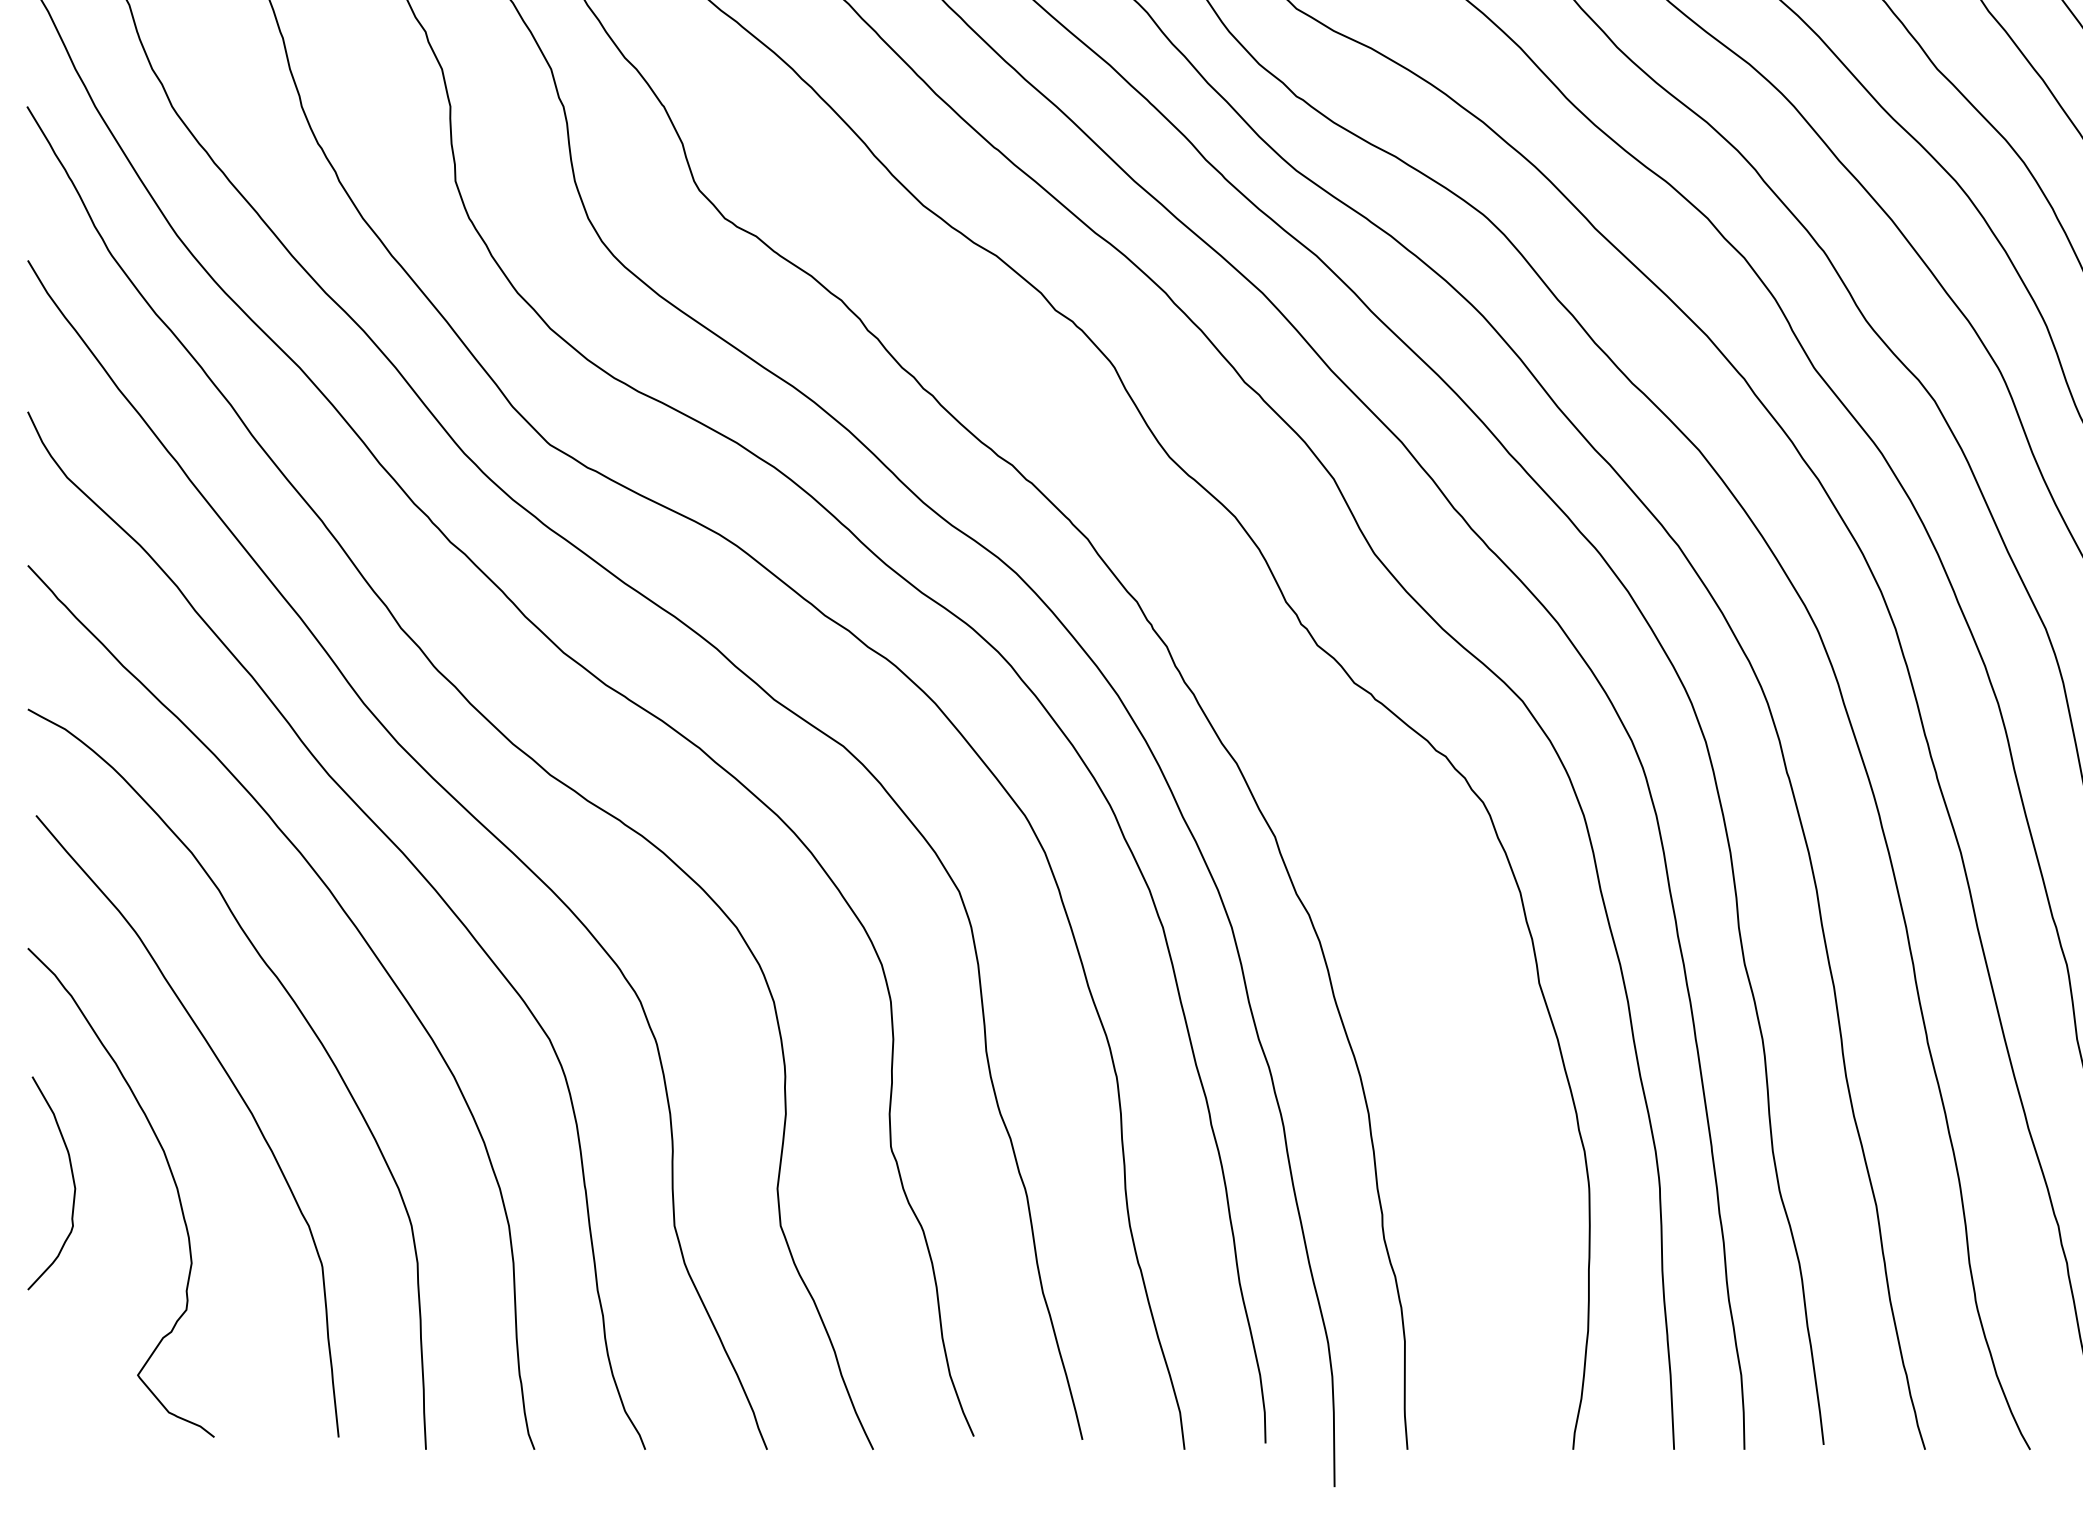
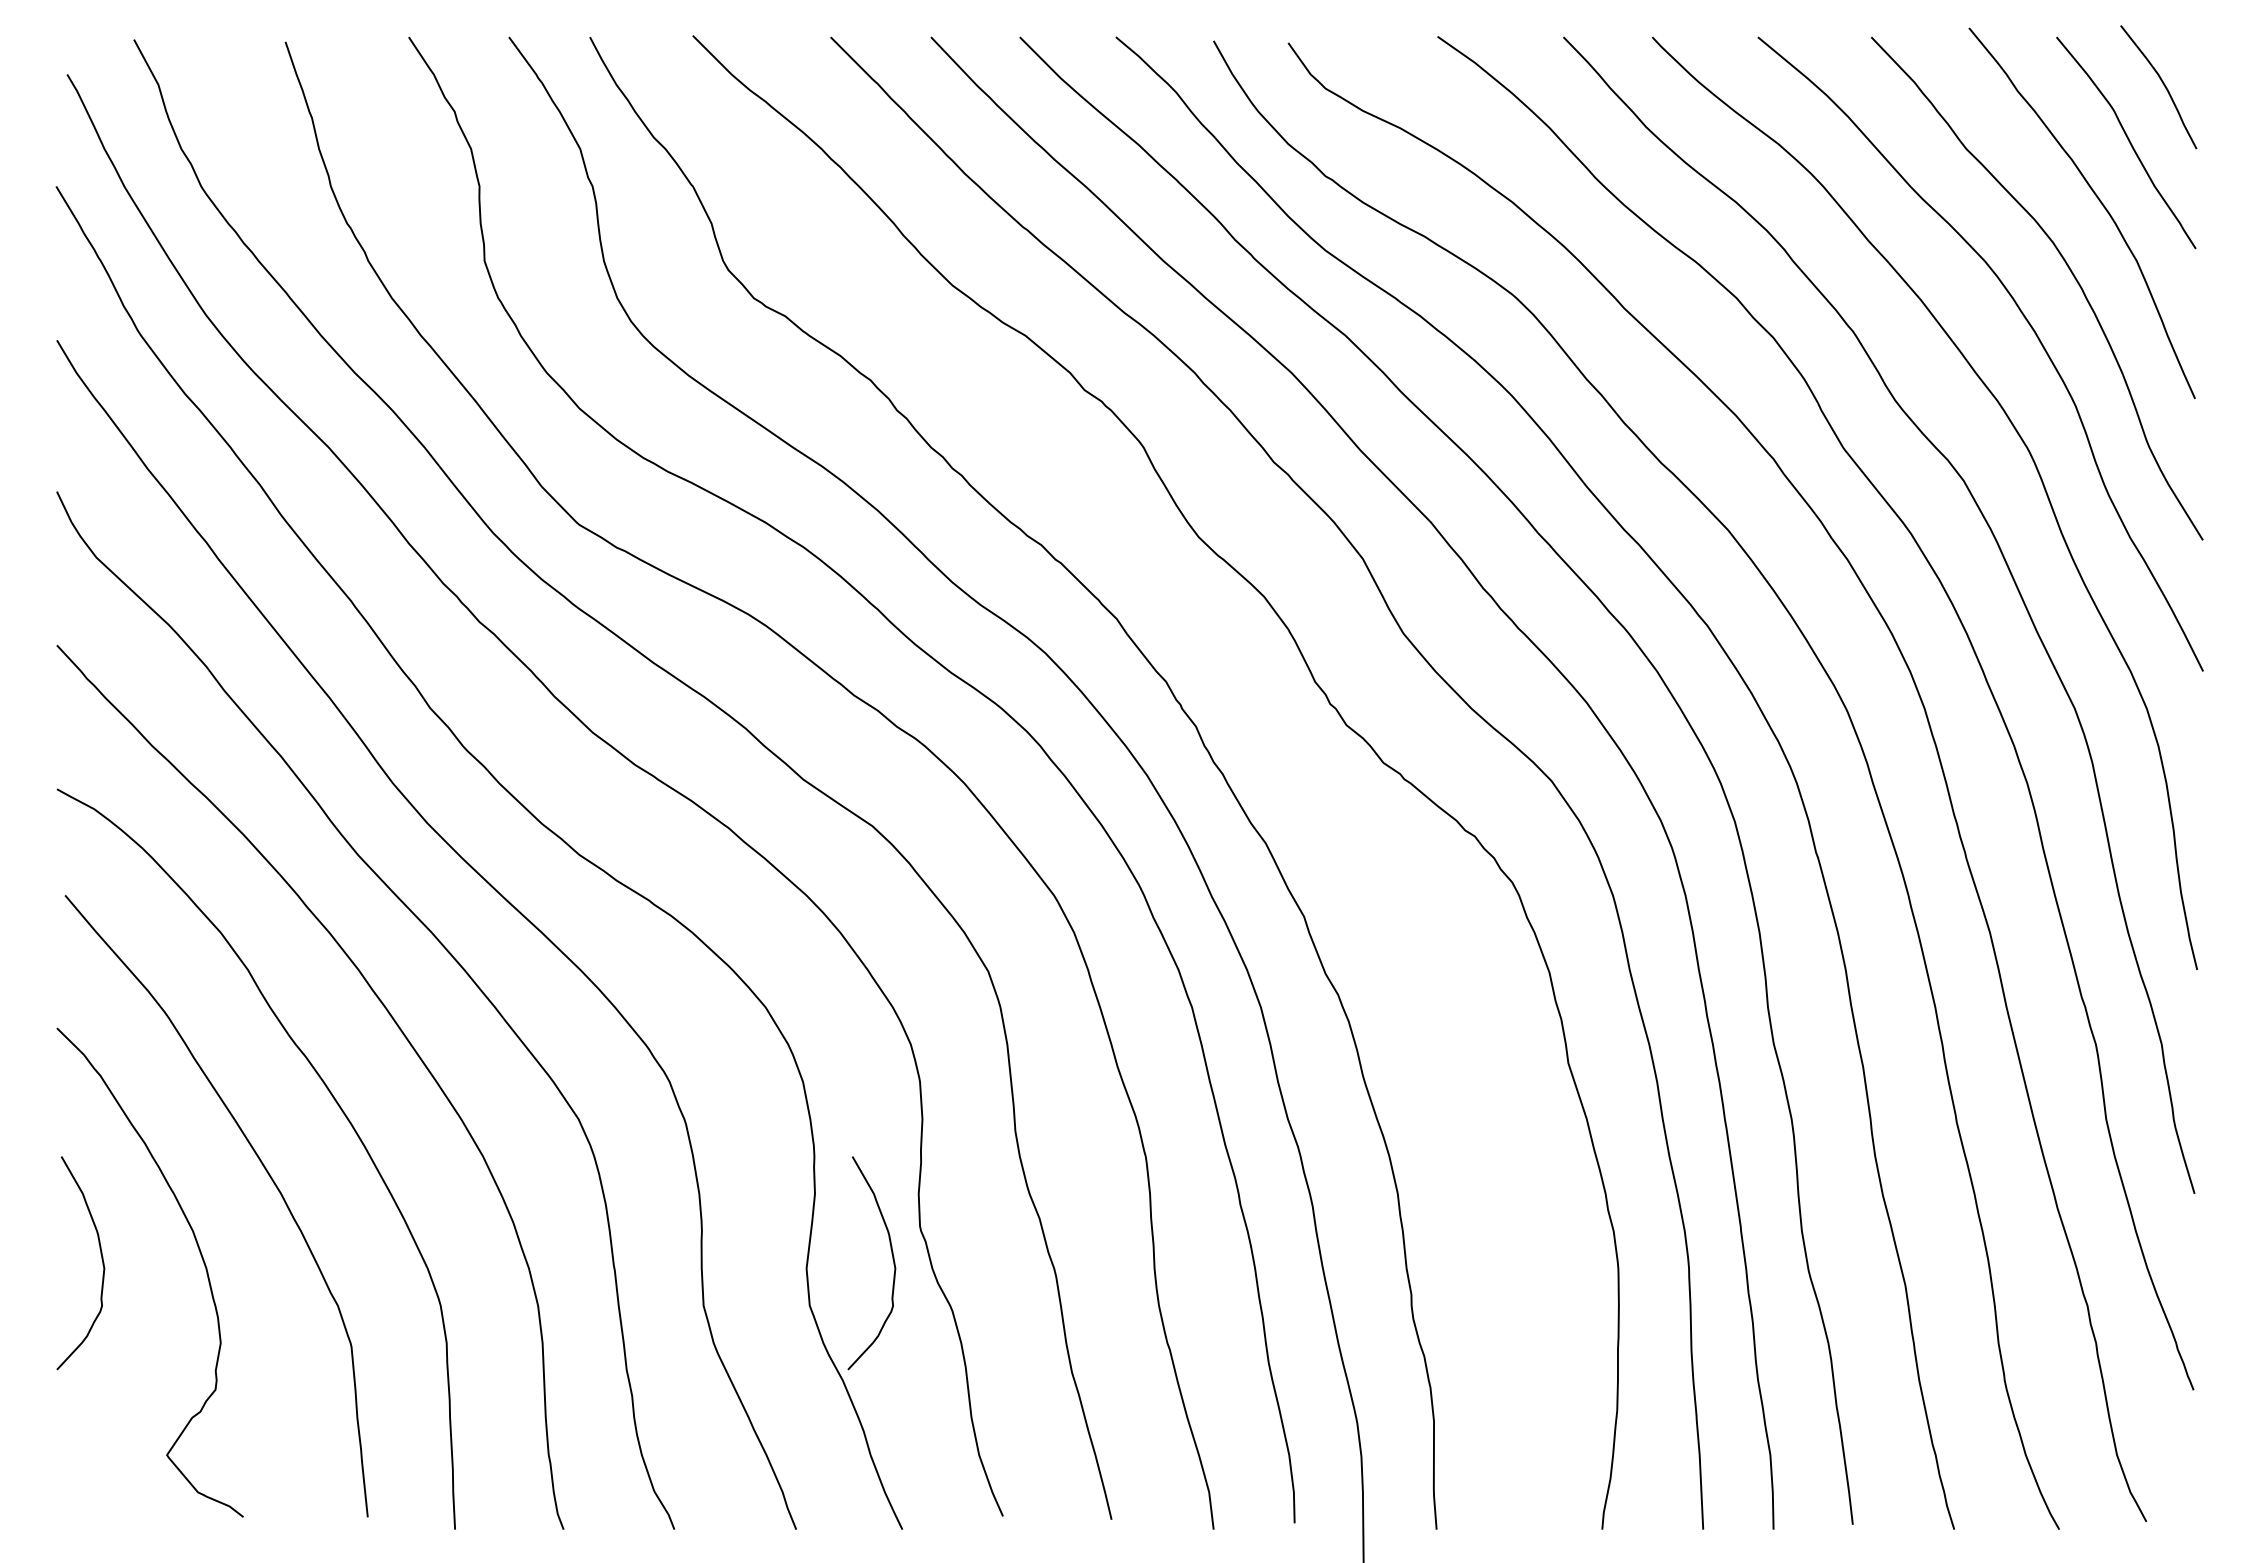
curve: (863, 1179) -> (892, 1259), added

